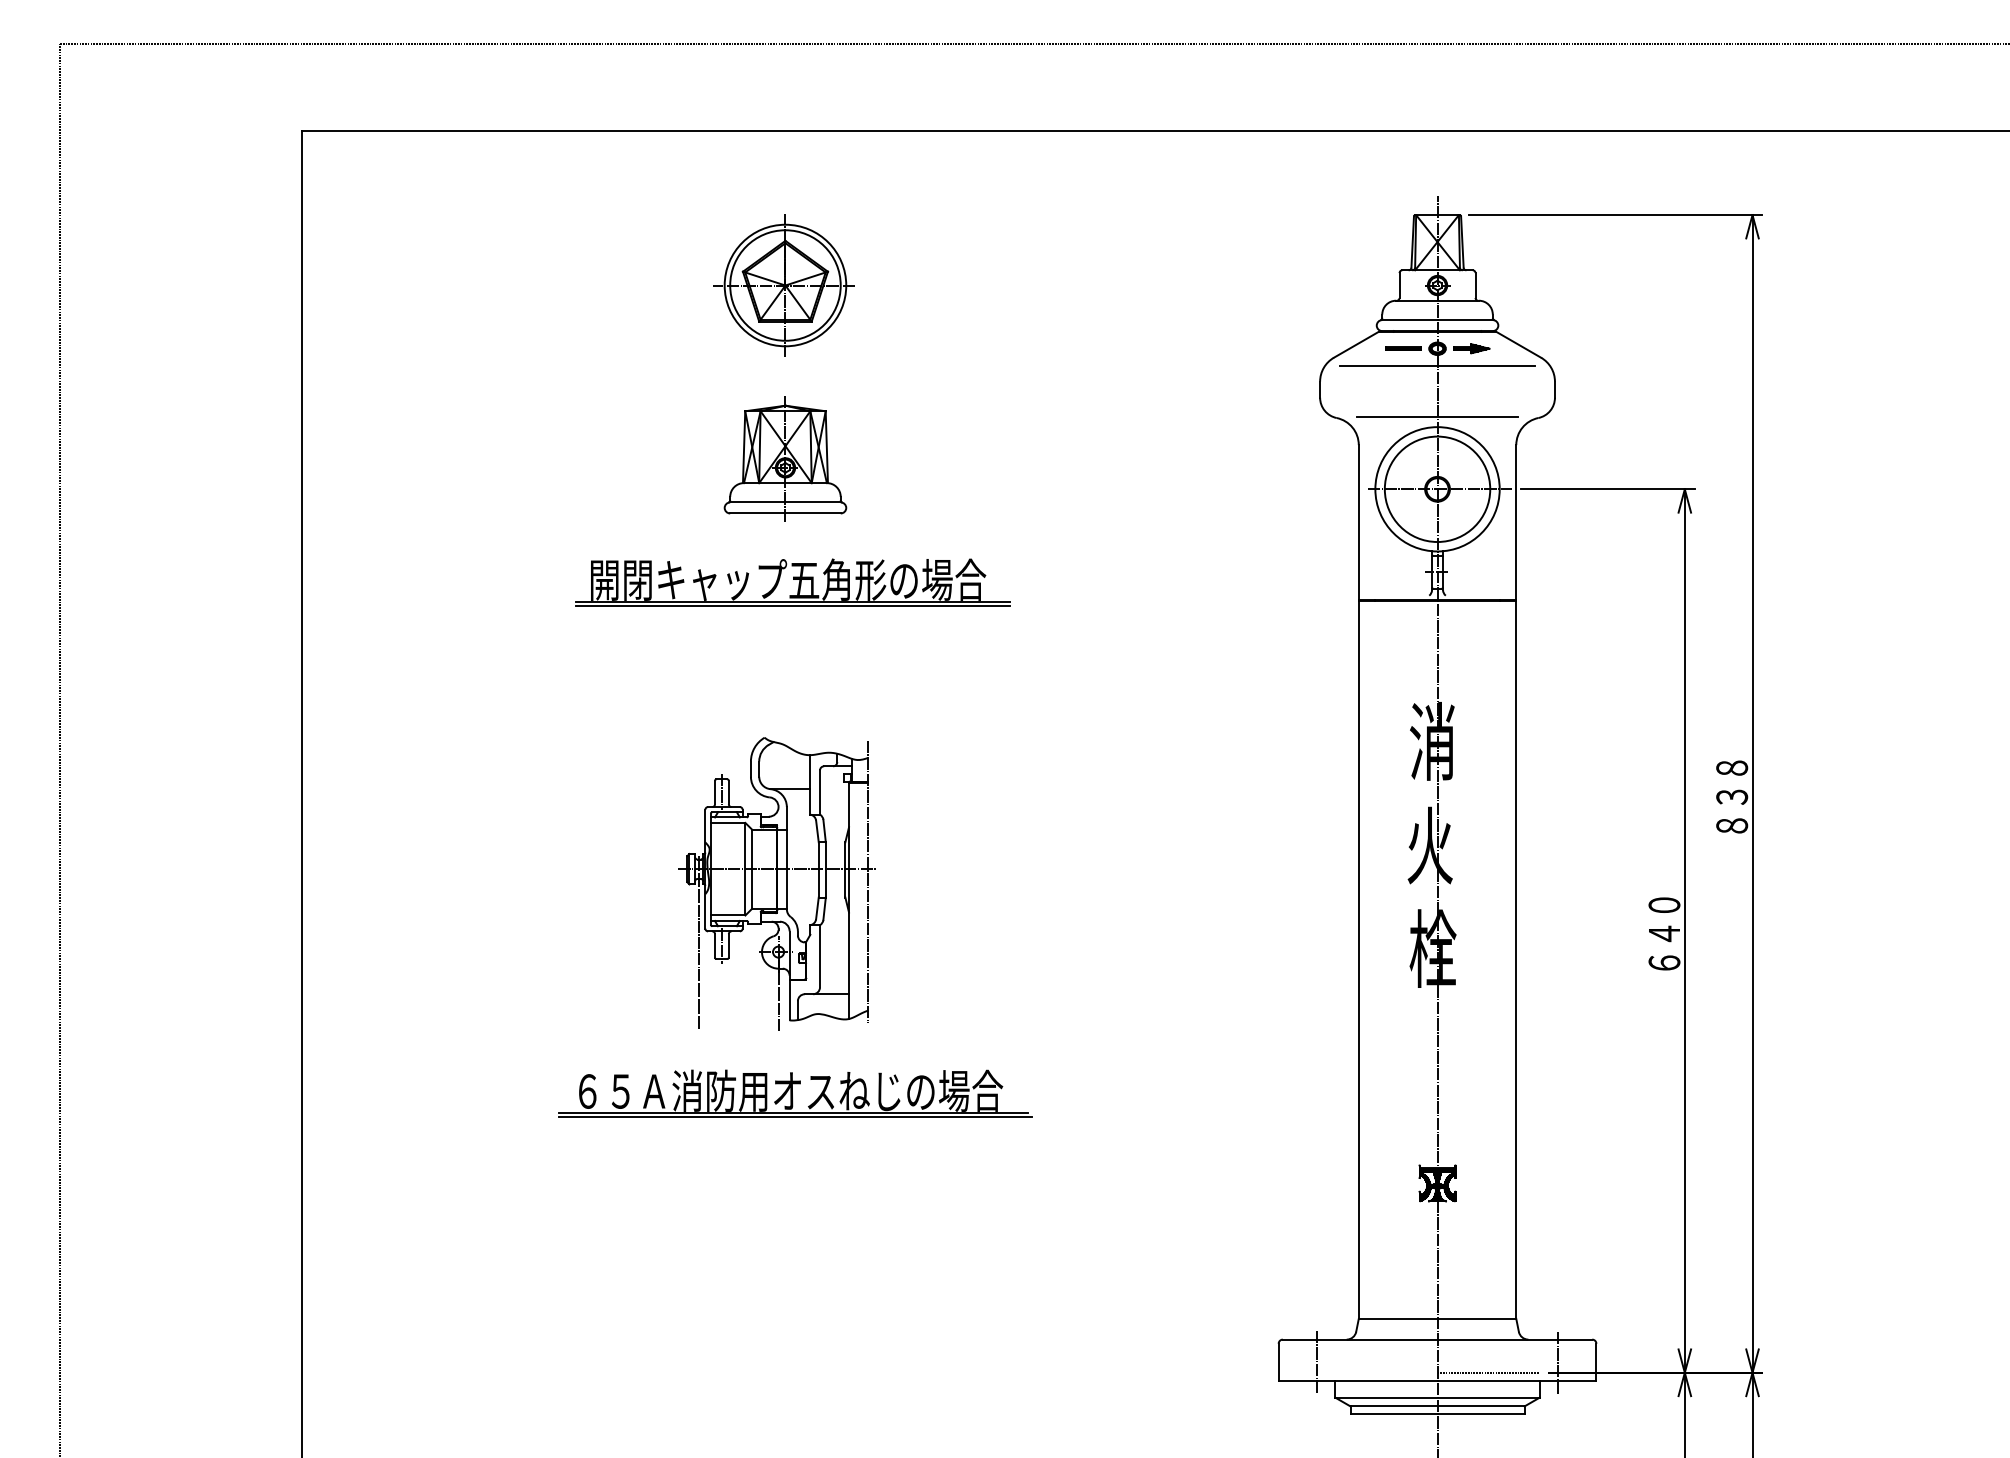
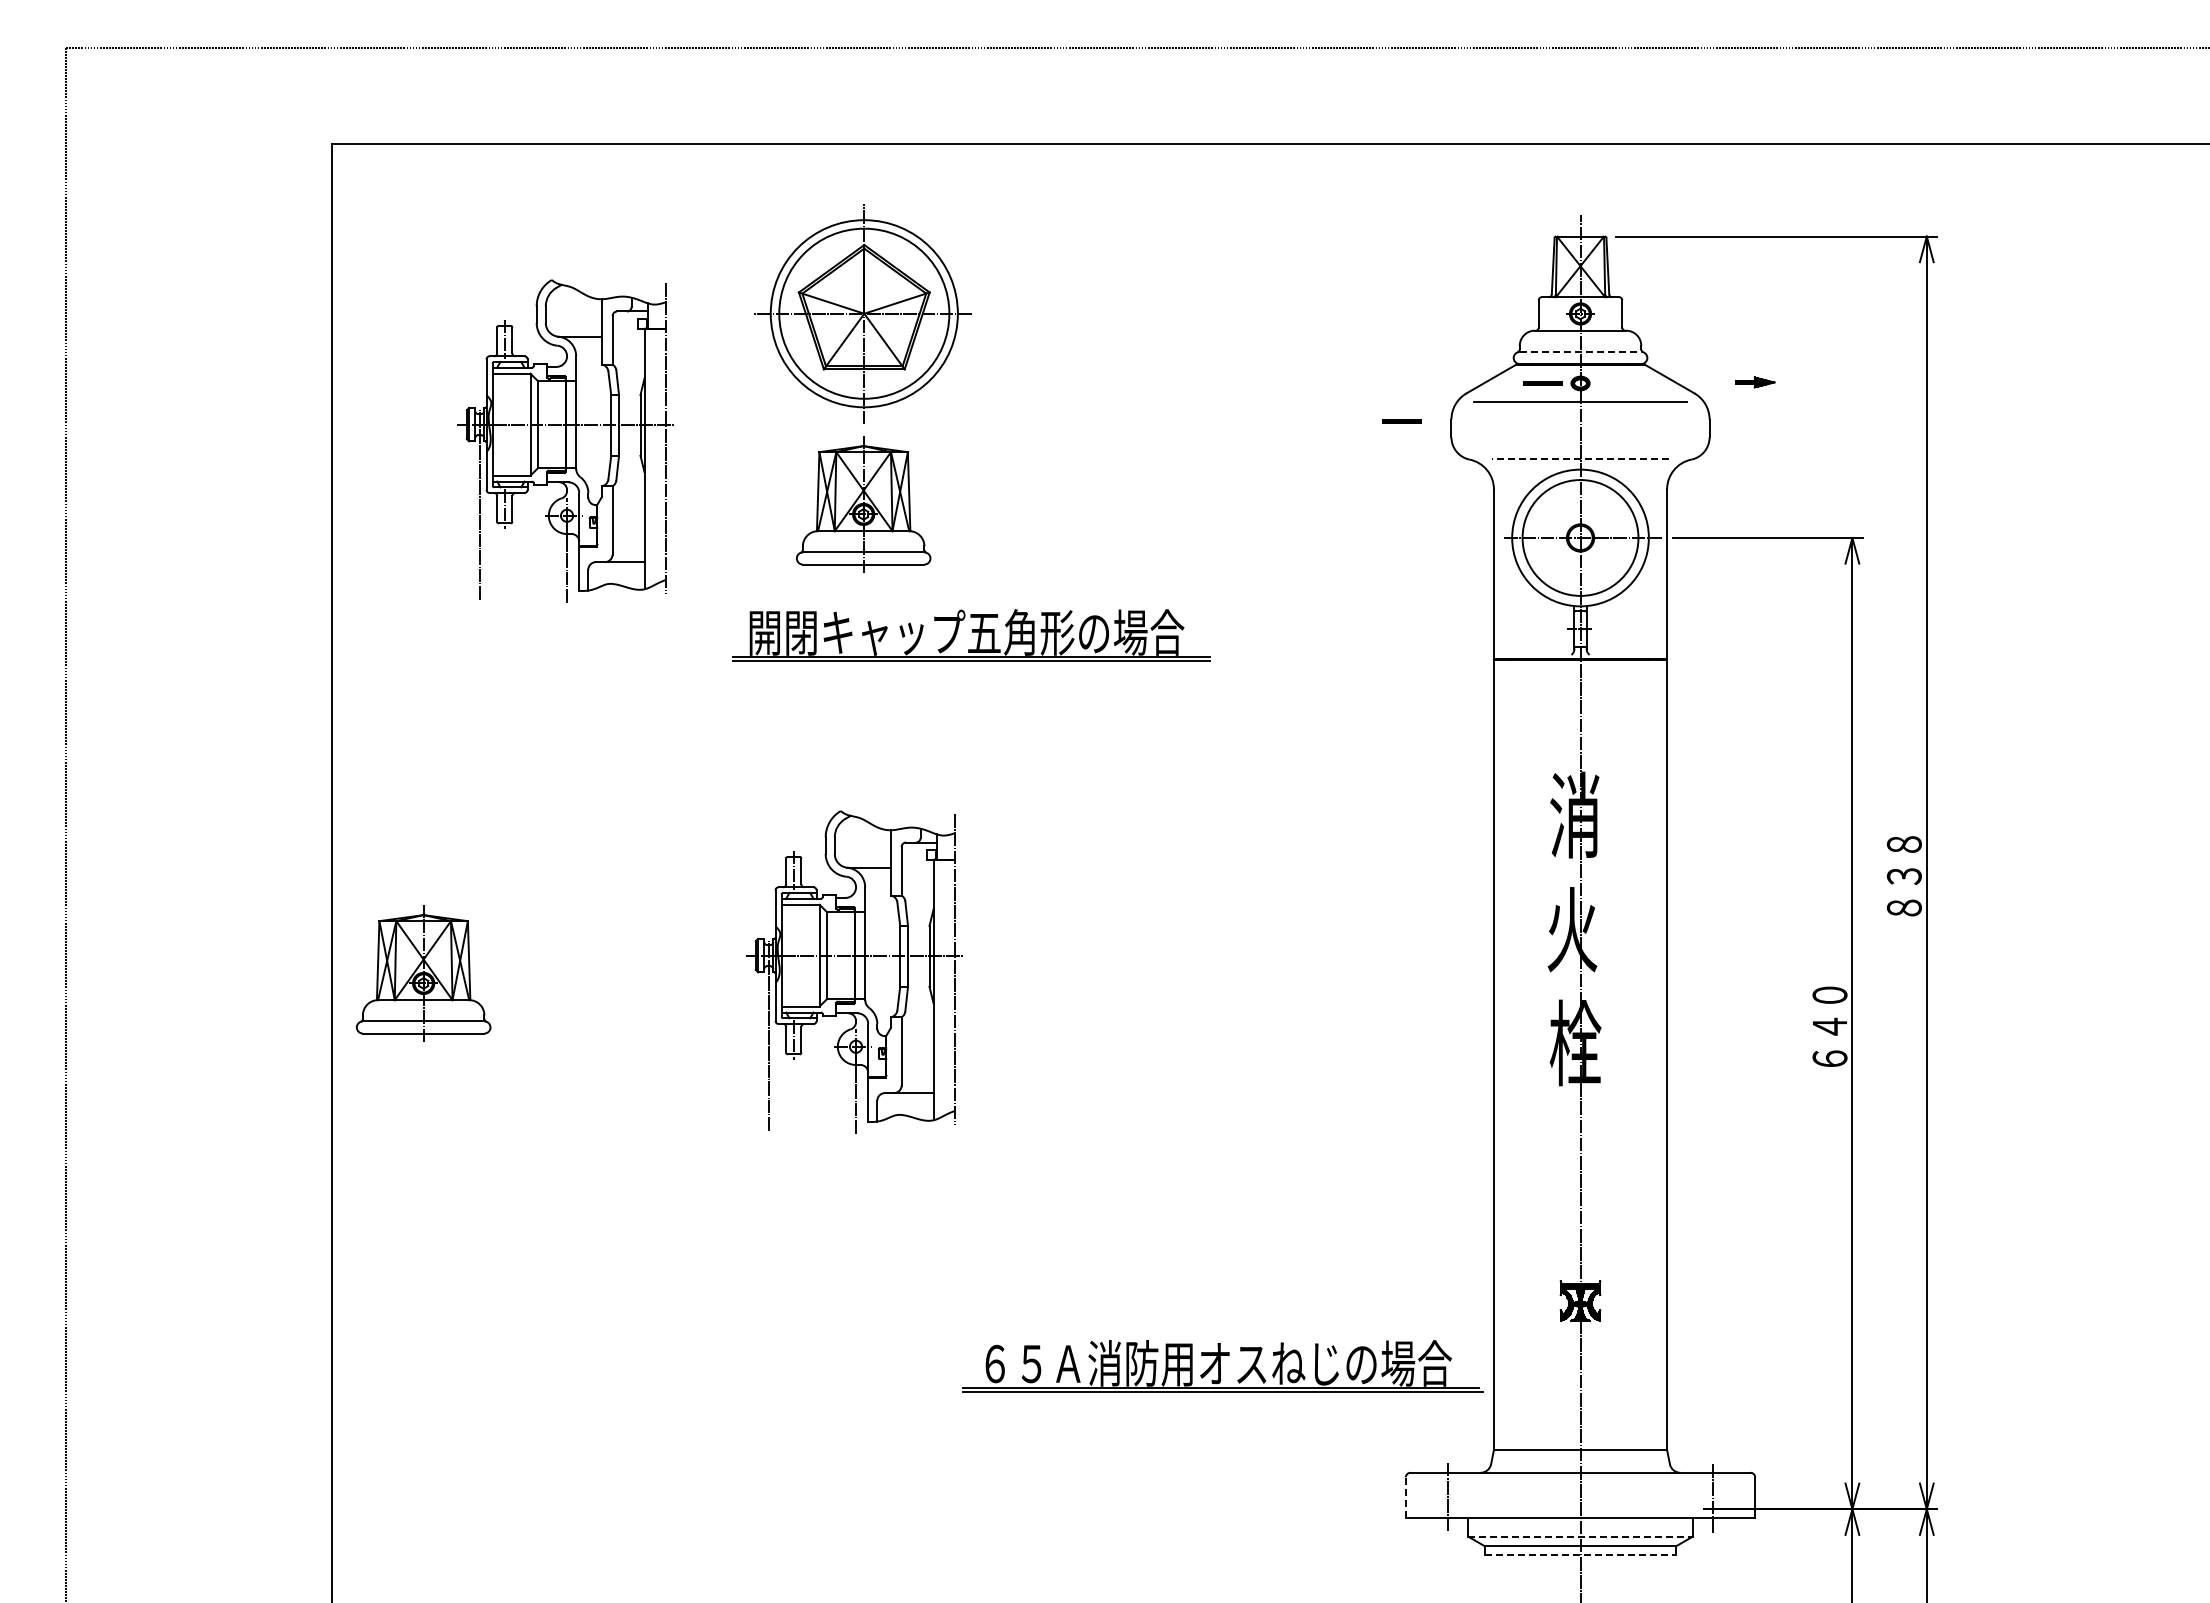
part: (783, 286) -> (861, 314), size x1.4
line: (1437, 319) -> (1580, 351), solid -> dashed
part: (1472, 348) -> (1755, 382), moved
line: (1274, 383) -> (1401, 421), added
part: (514, 400) -> (565, 440), added
line: (1437, 417) -> (1580, 459), solid -> dashed
part: (792, 582) -> (971, 635), moved
part: (385, 885) -> (423, 973), added
part: (794, 1093) -> (1222, 1366), moved
line: (1278, 1362) -> (1405, 1497), solid -> dashed
line: (1488, 1372) -> (1636, 1509), removed
line: (1438, 1397) -> (1581, 1536), solid -> dashed
line: (1437, 1413) -> (1580, 1554), solid -> dashed

